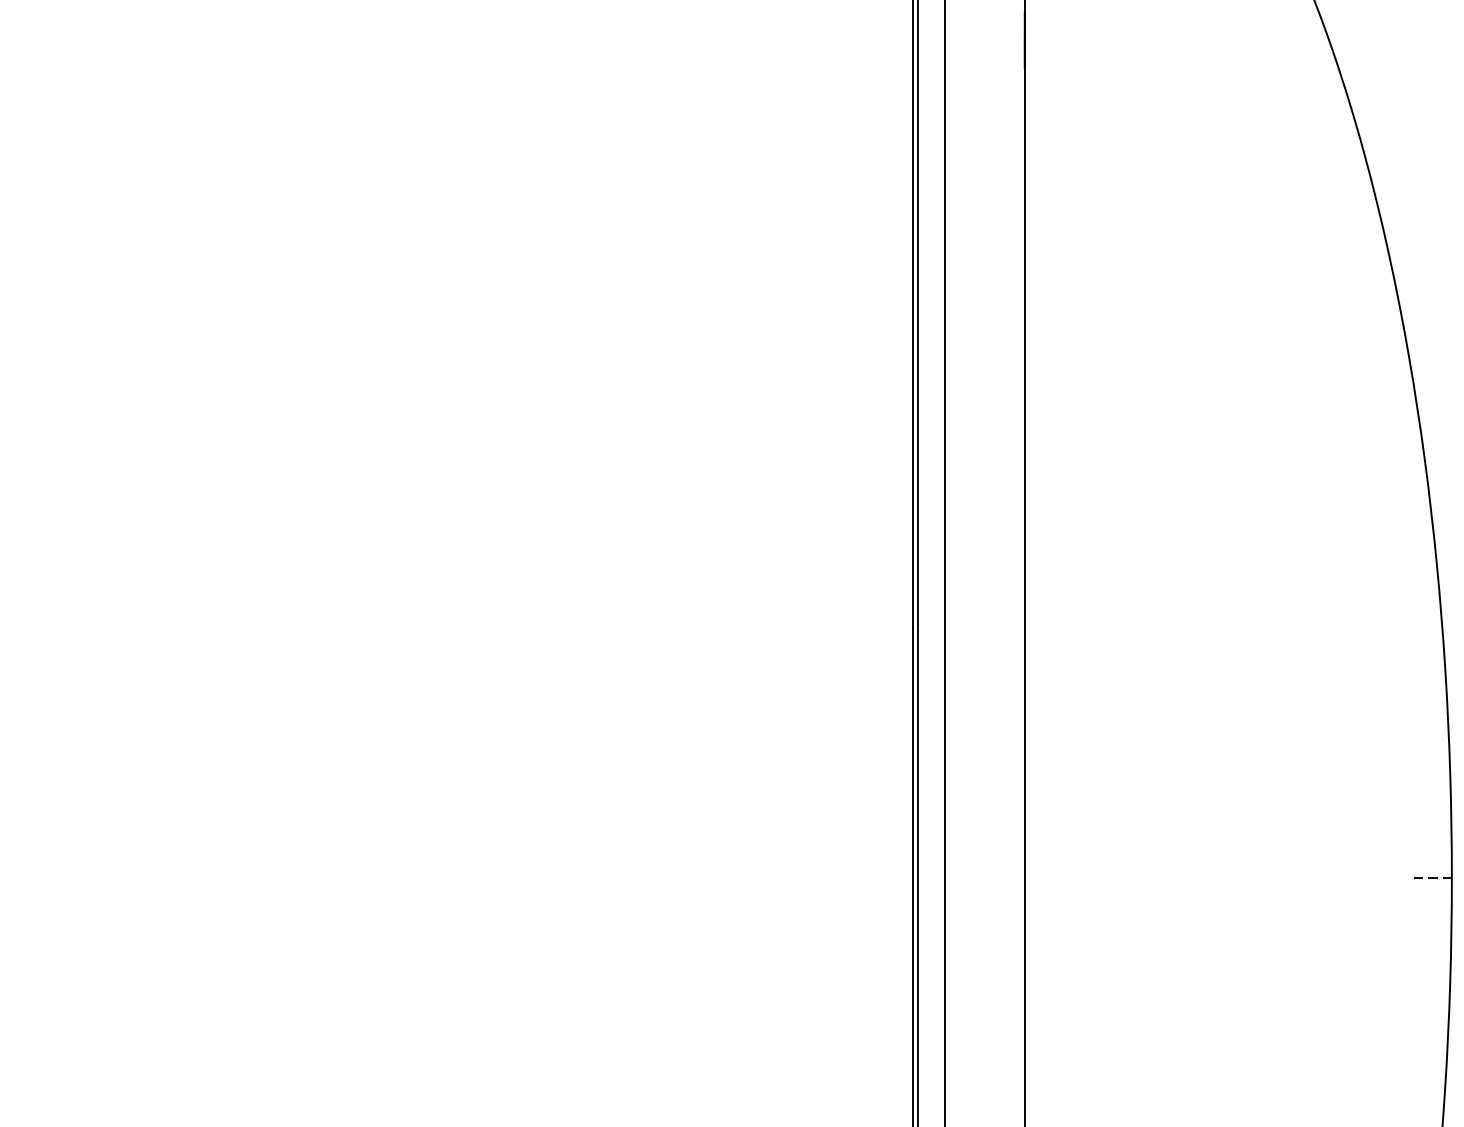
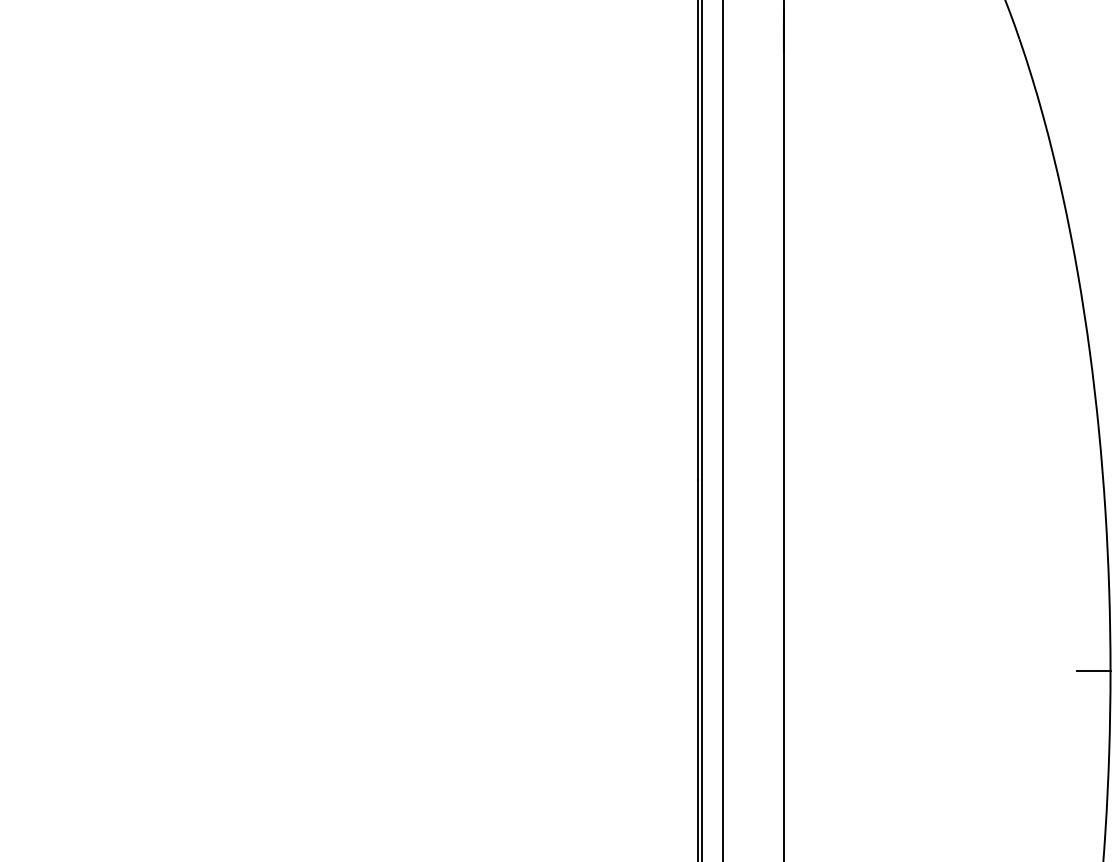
line: (1429, 877) -> (1093, 671), dashed -> solid

